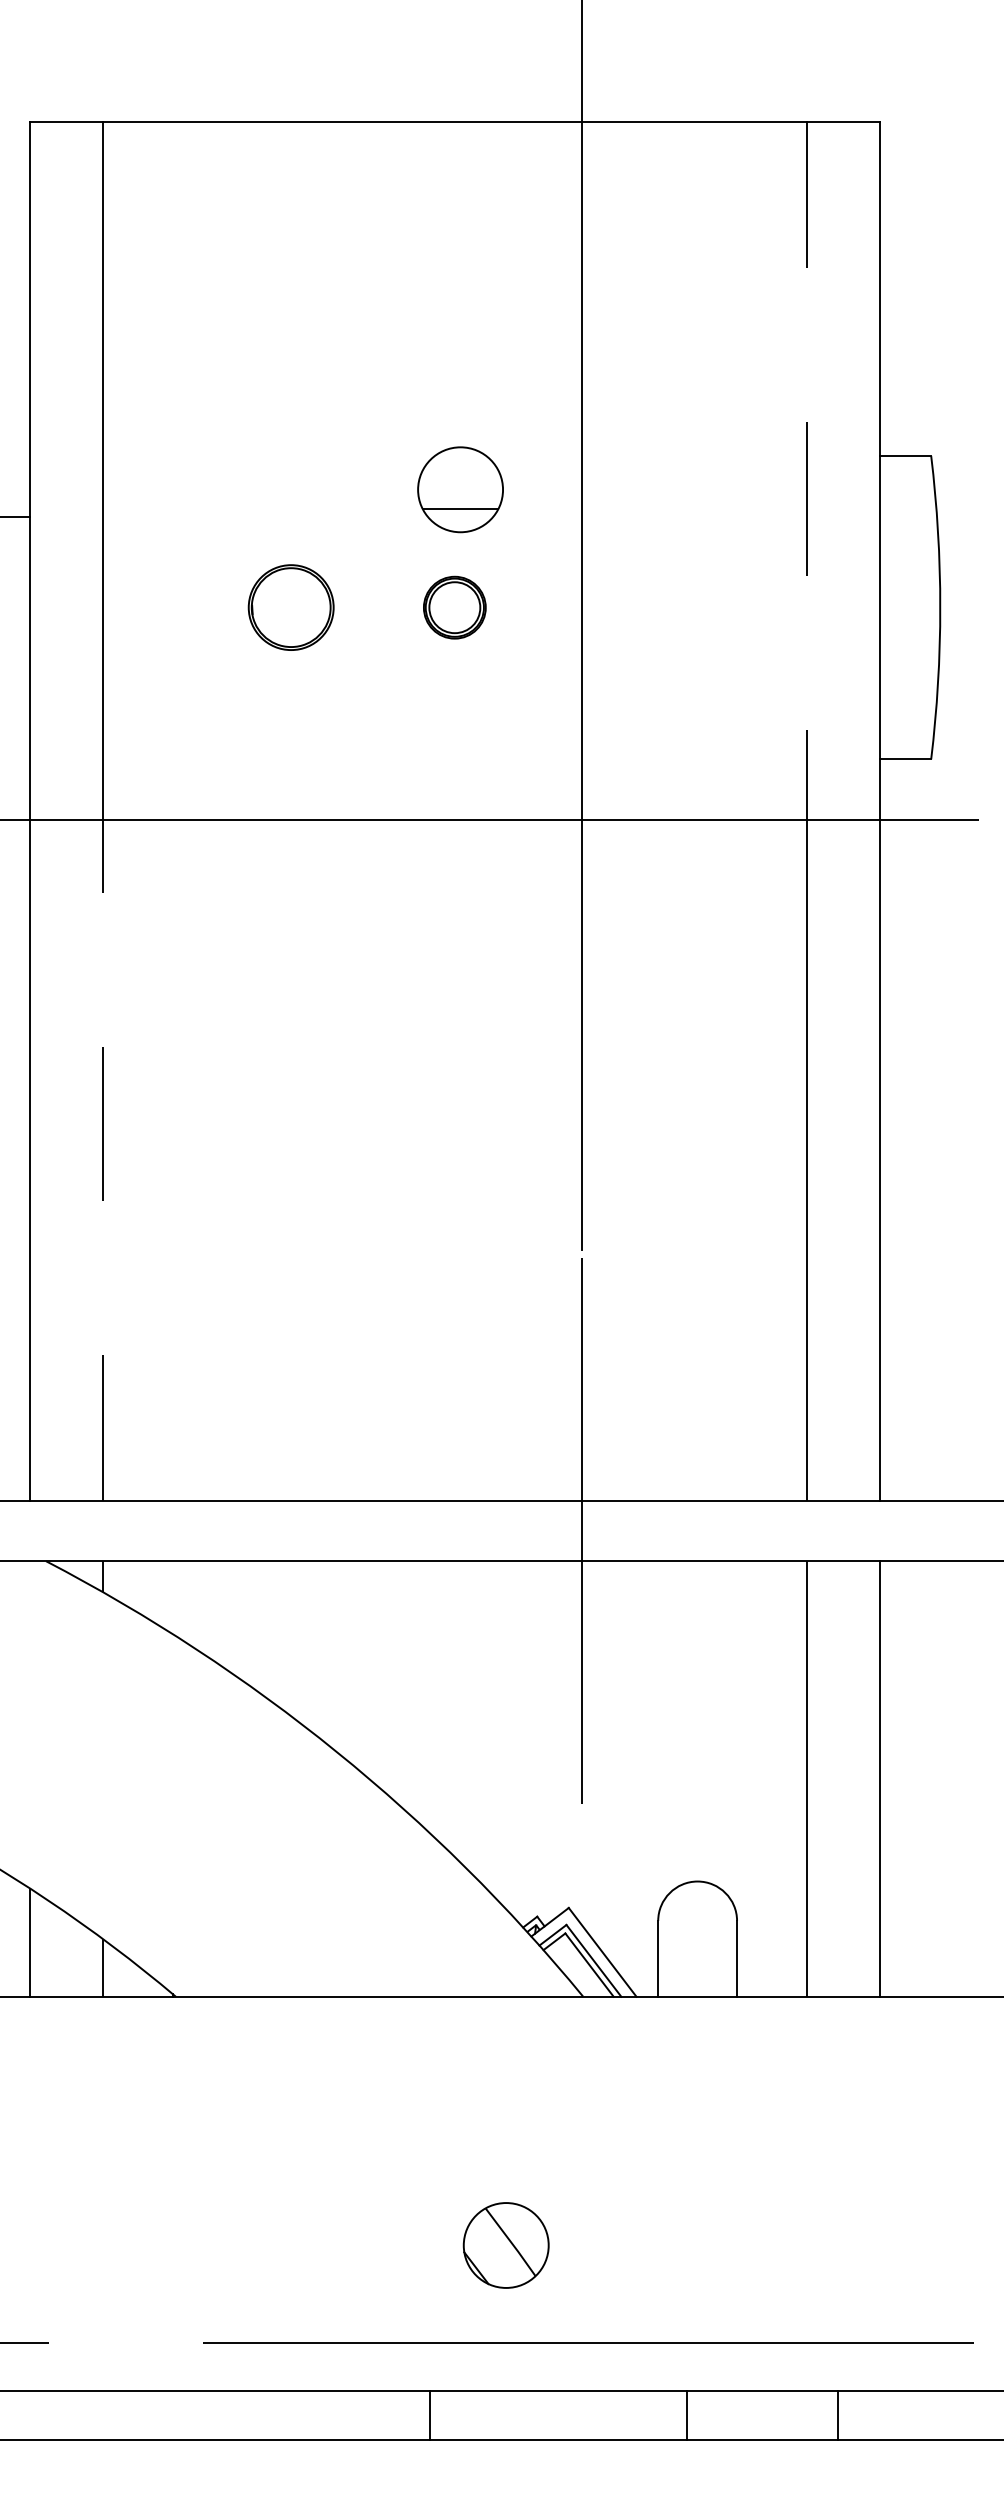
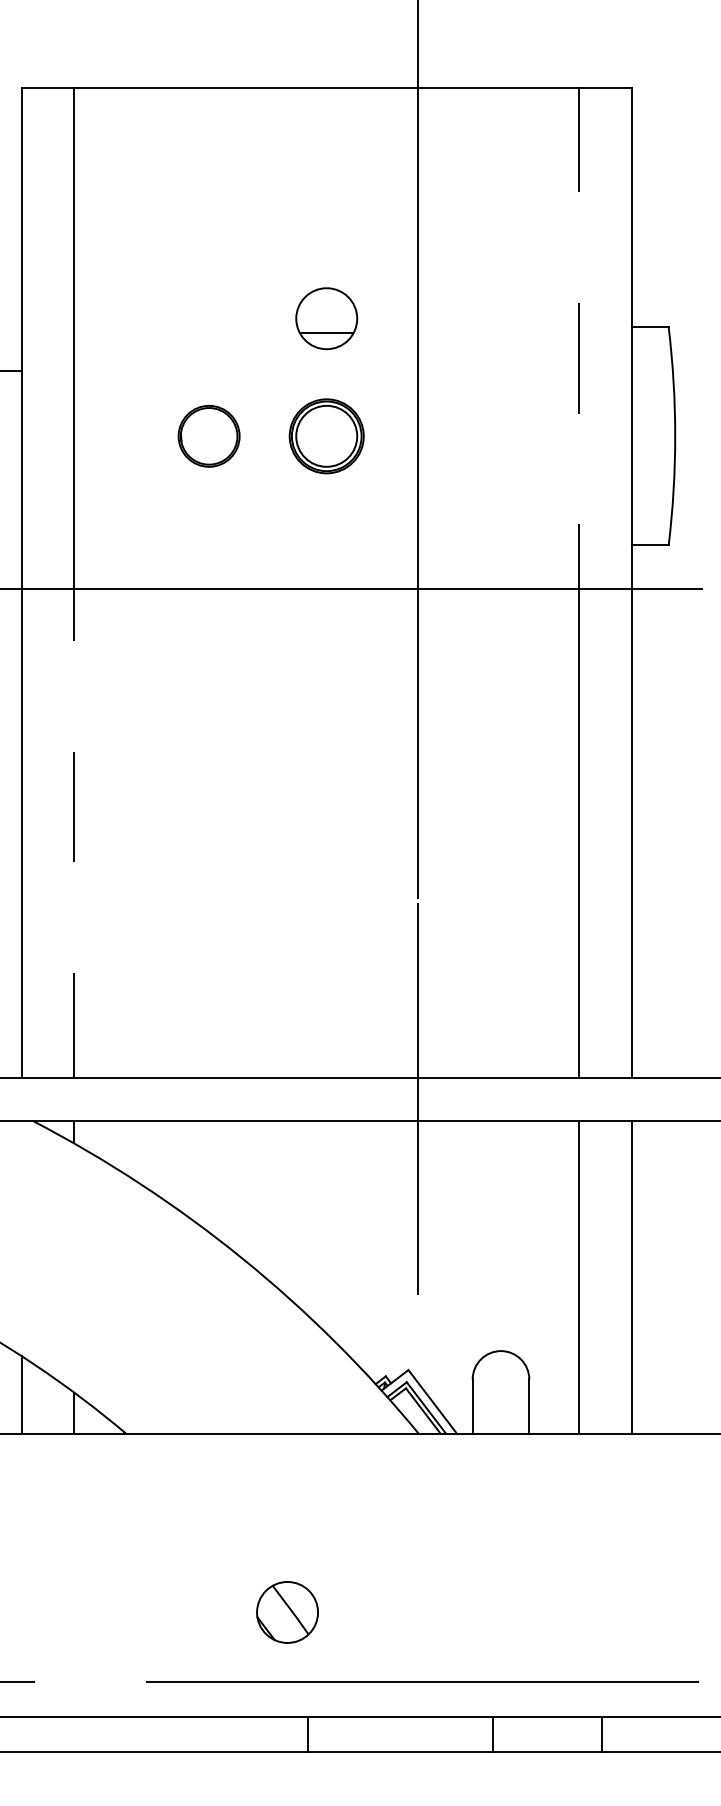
part: (460, 489) -> (326, 318), moved
part: (454, 607) -> (326, 436), size x1.67
part: (506, 2245) -> (287, 1612), moved

